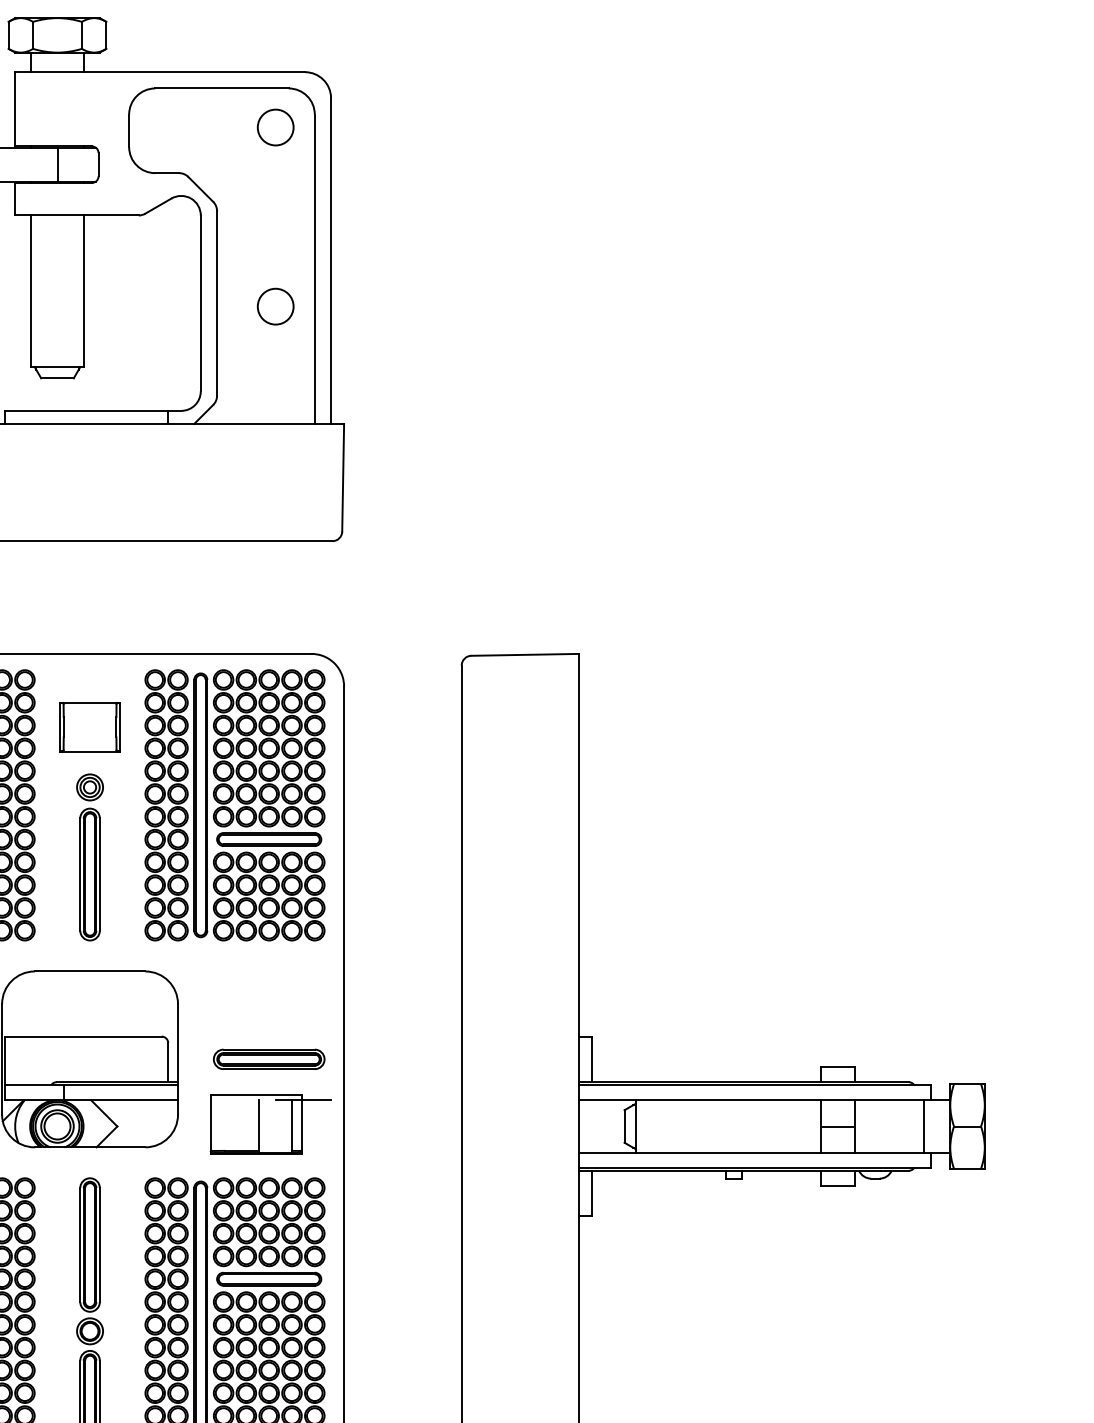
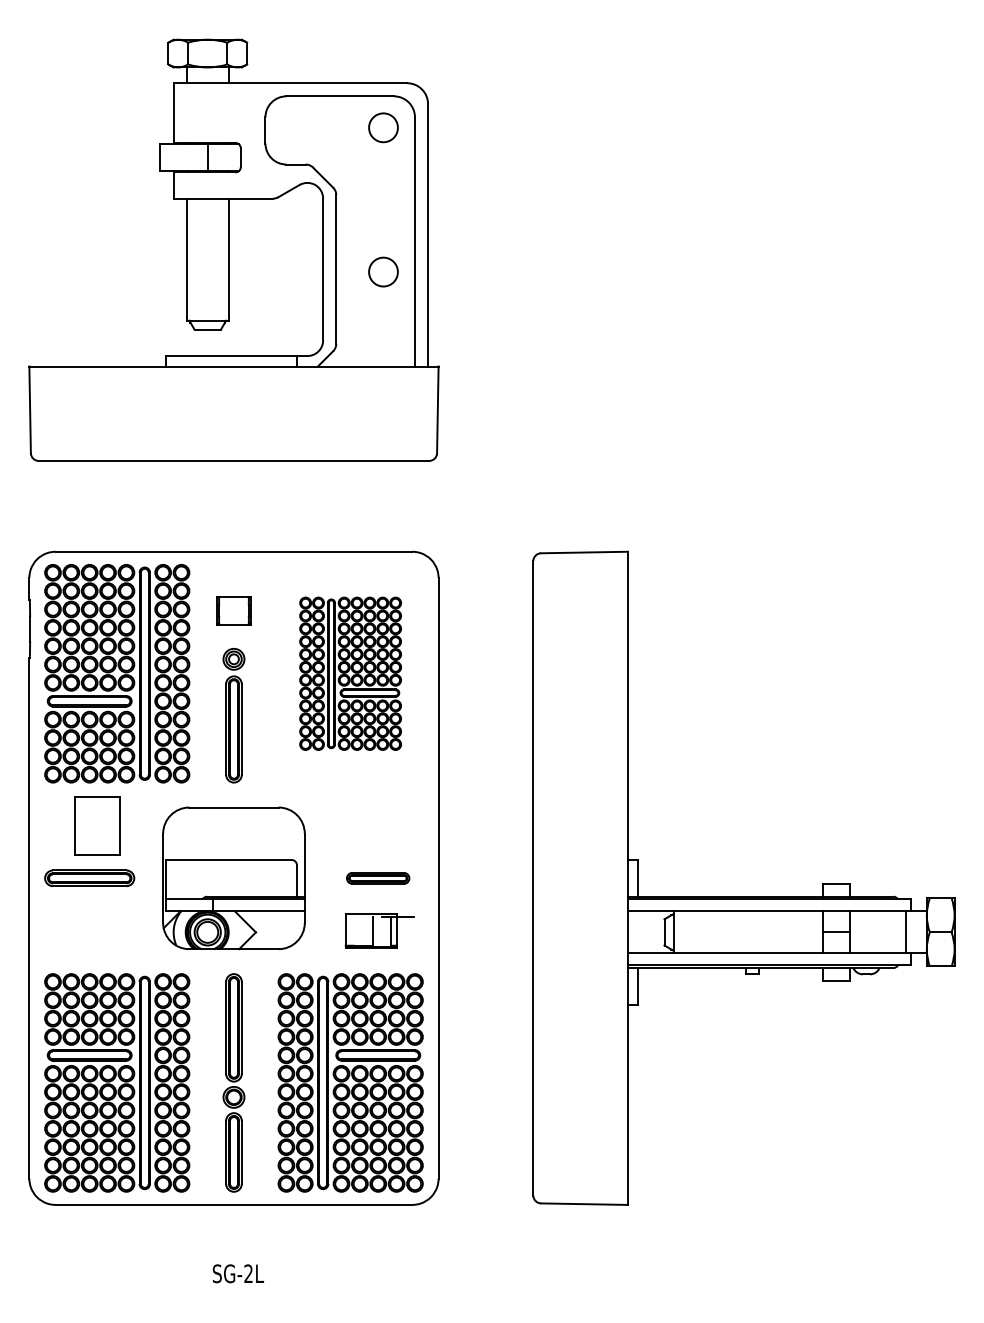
part: (89, 726) -> (233, 610), size x0.7
part: (234, 805) -> (350, 673), size x0.7
part: (268, 1059) -> (377, 878), size x0.7
part: (270, 1124) -> (379, 930), size x0.7

